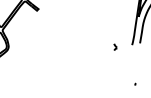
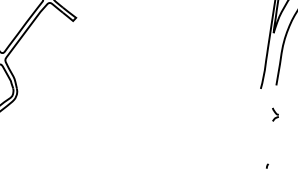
part: (115, 46) -> (275, 113), moved

